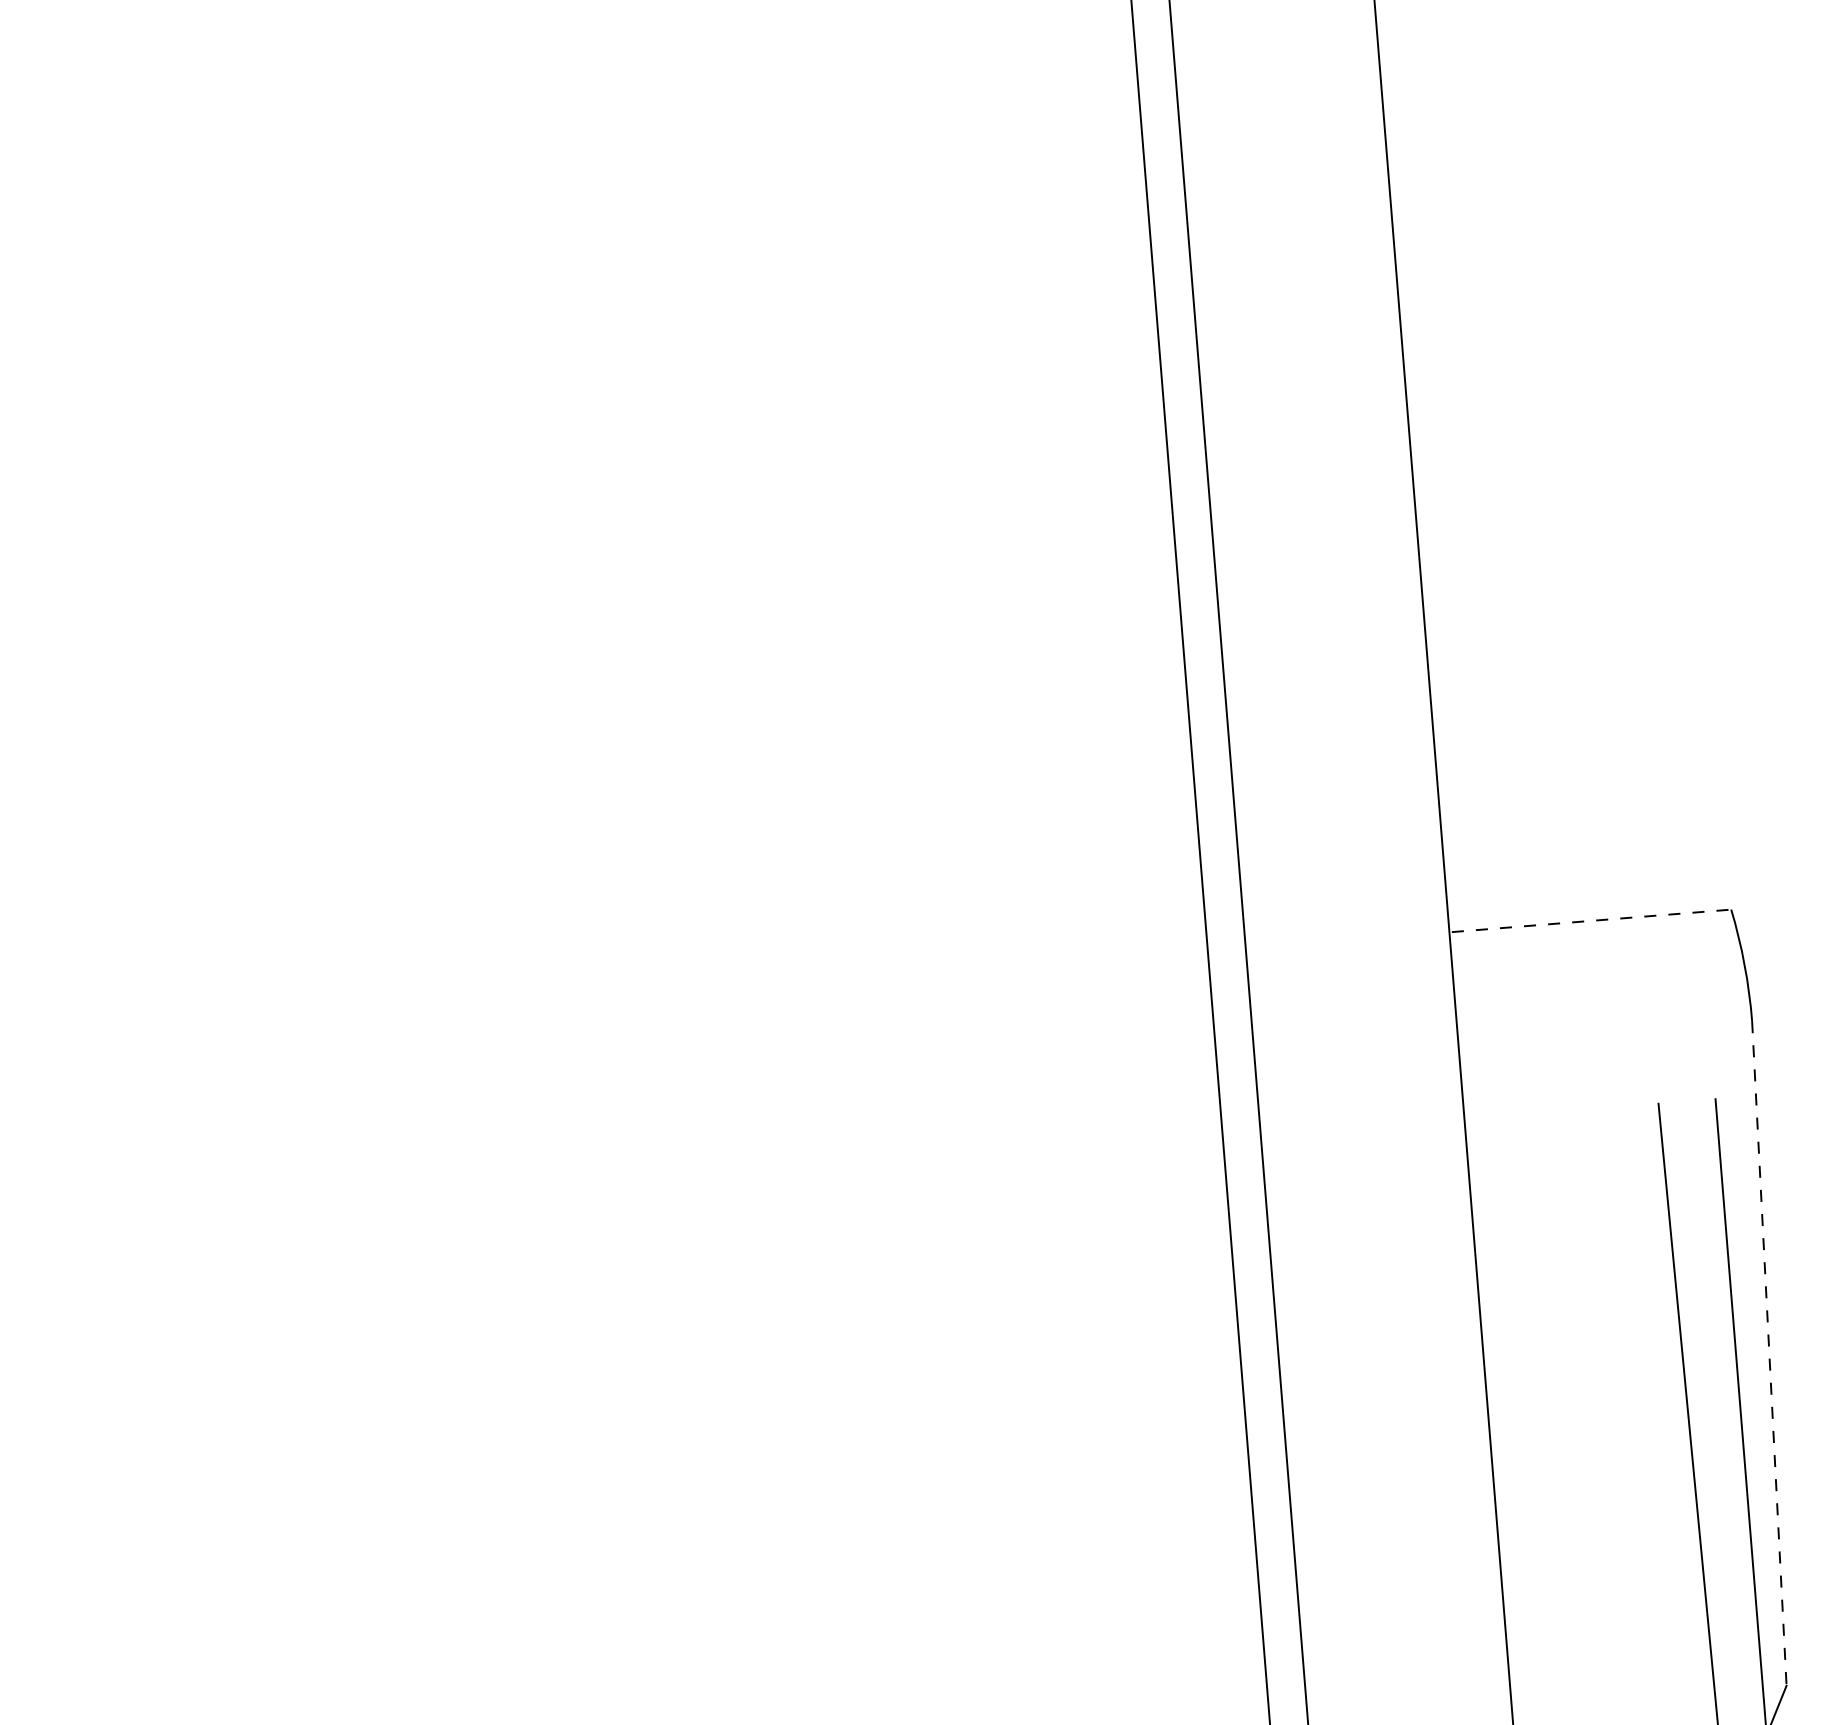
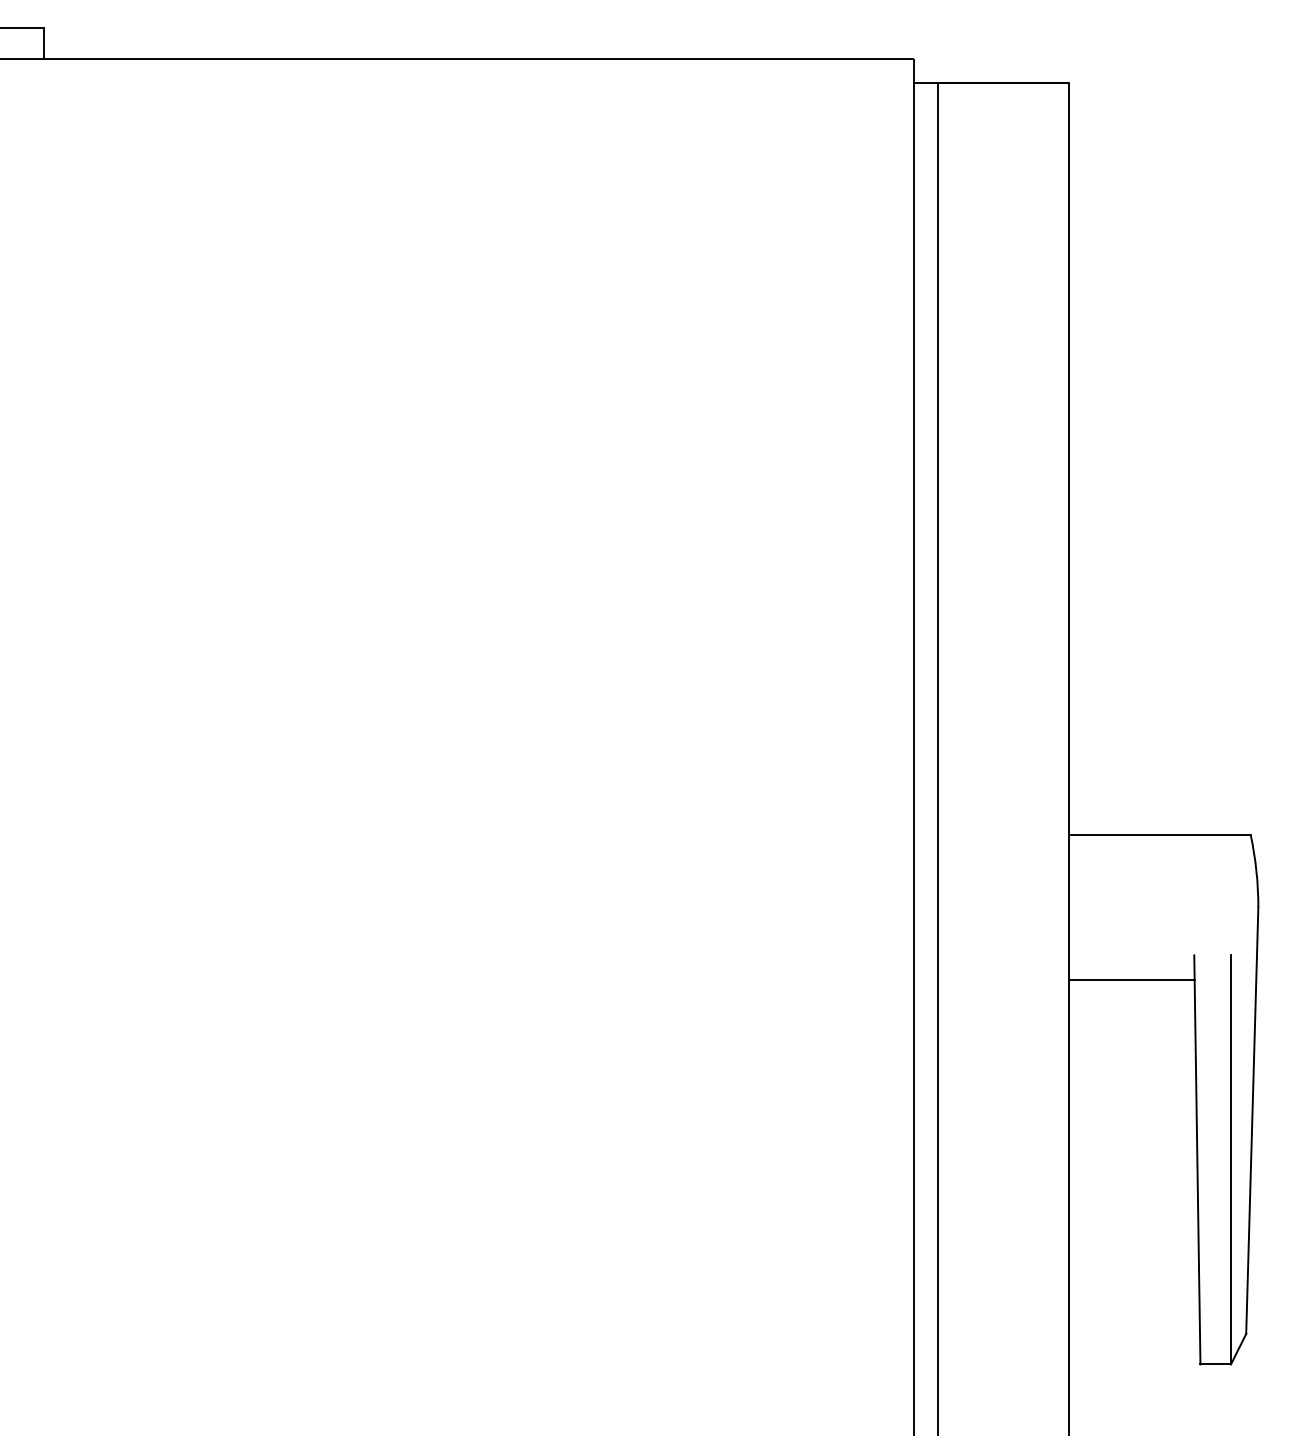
line: (1591, 921) -> (1160, 835), dashed -> solid
line: (1565, 1148) -> (1132, 979), added
line: (1769, 1354) -> (1252, 1121), dashed -> solid

